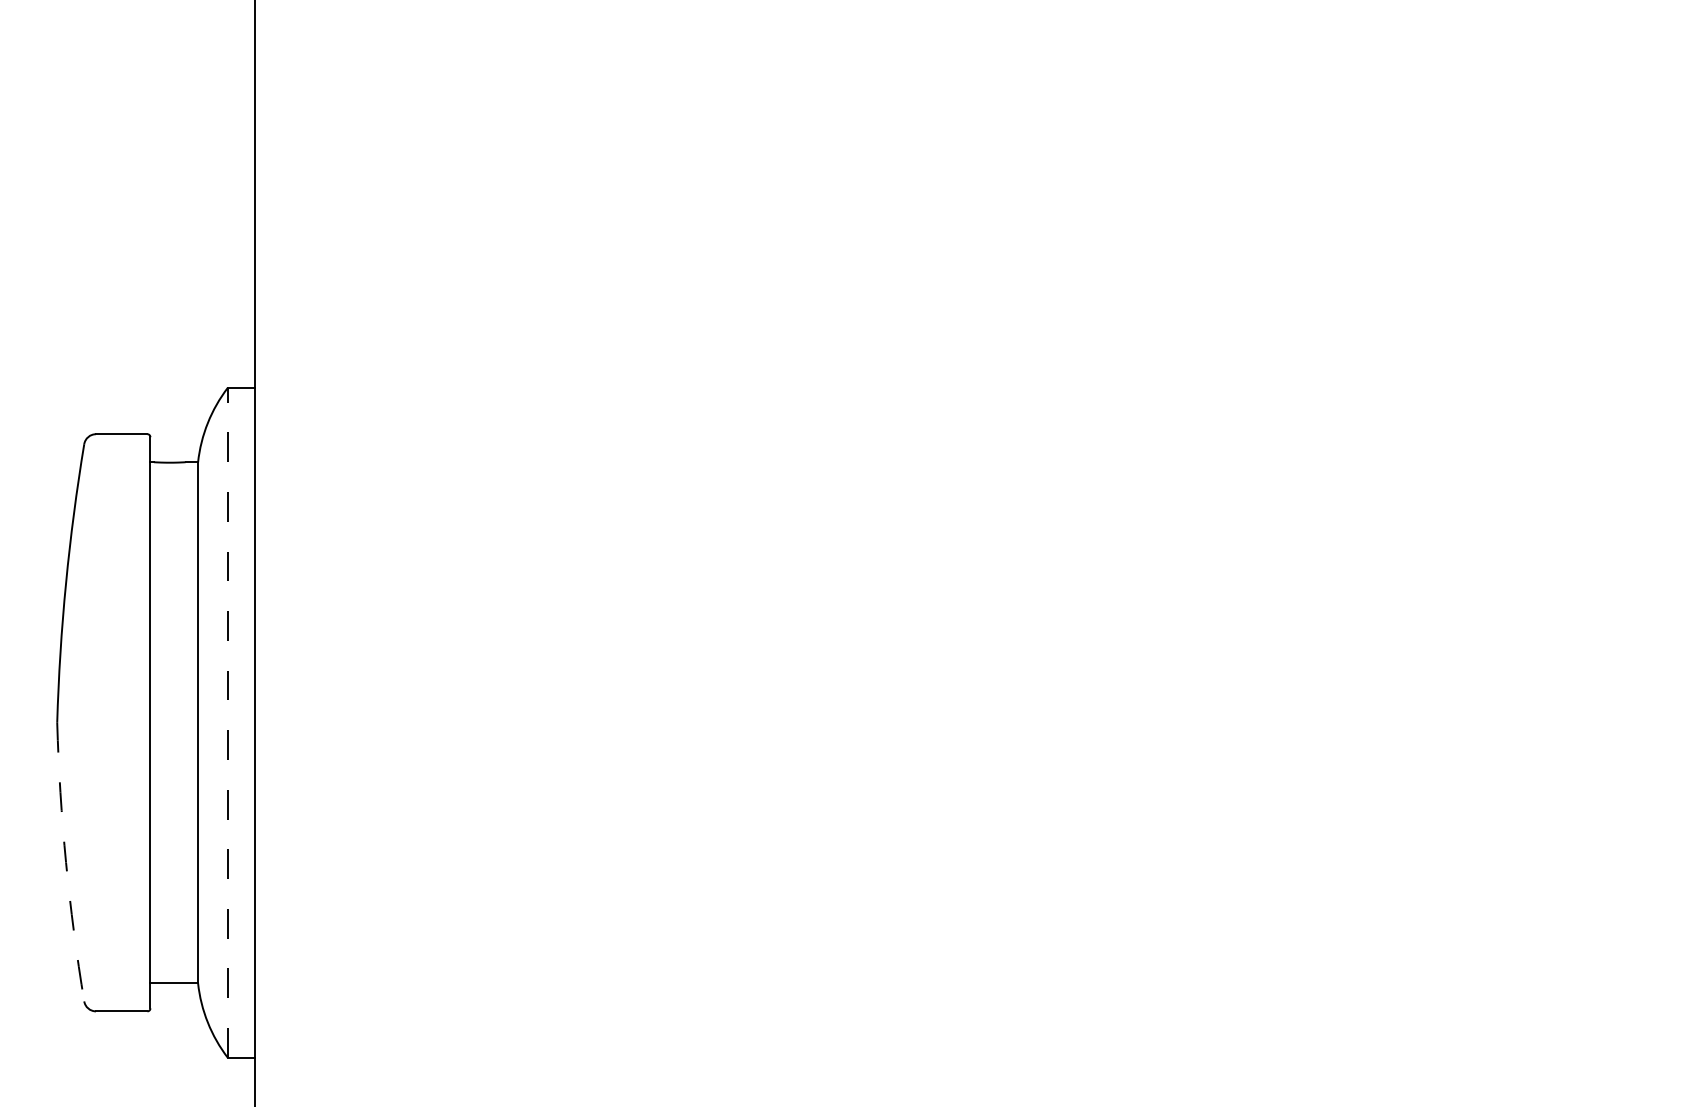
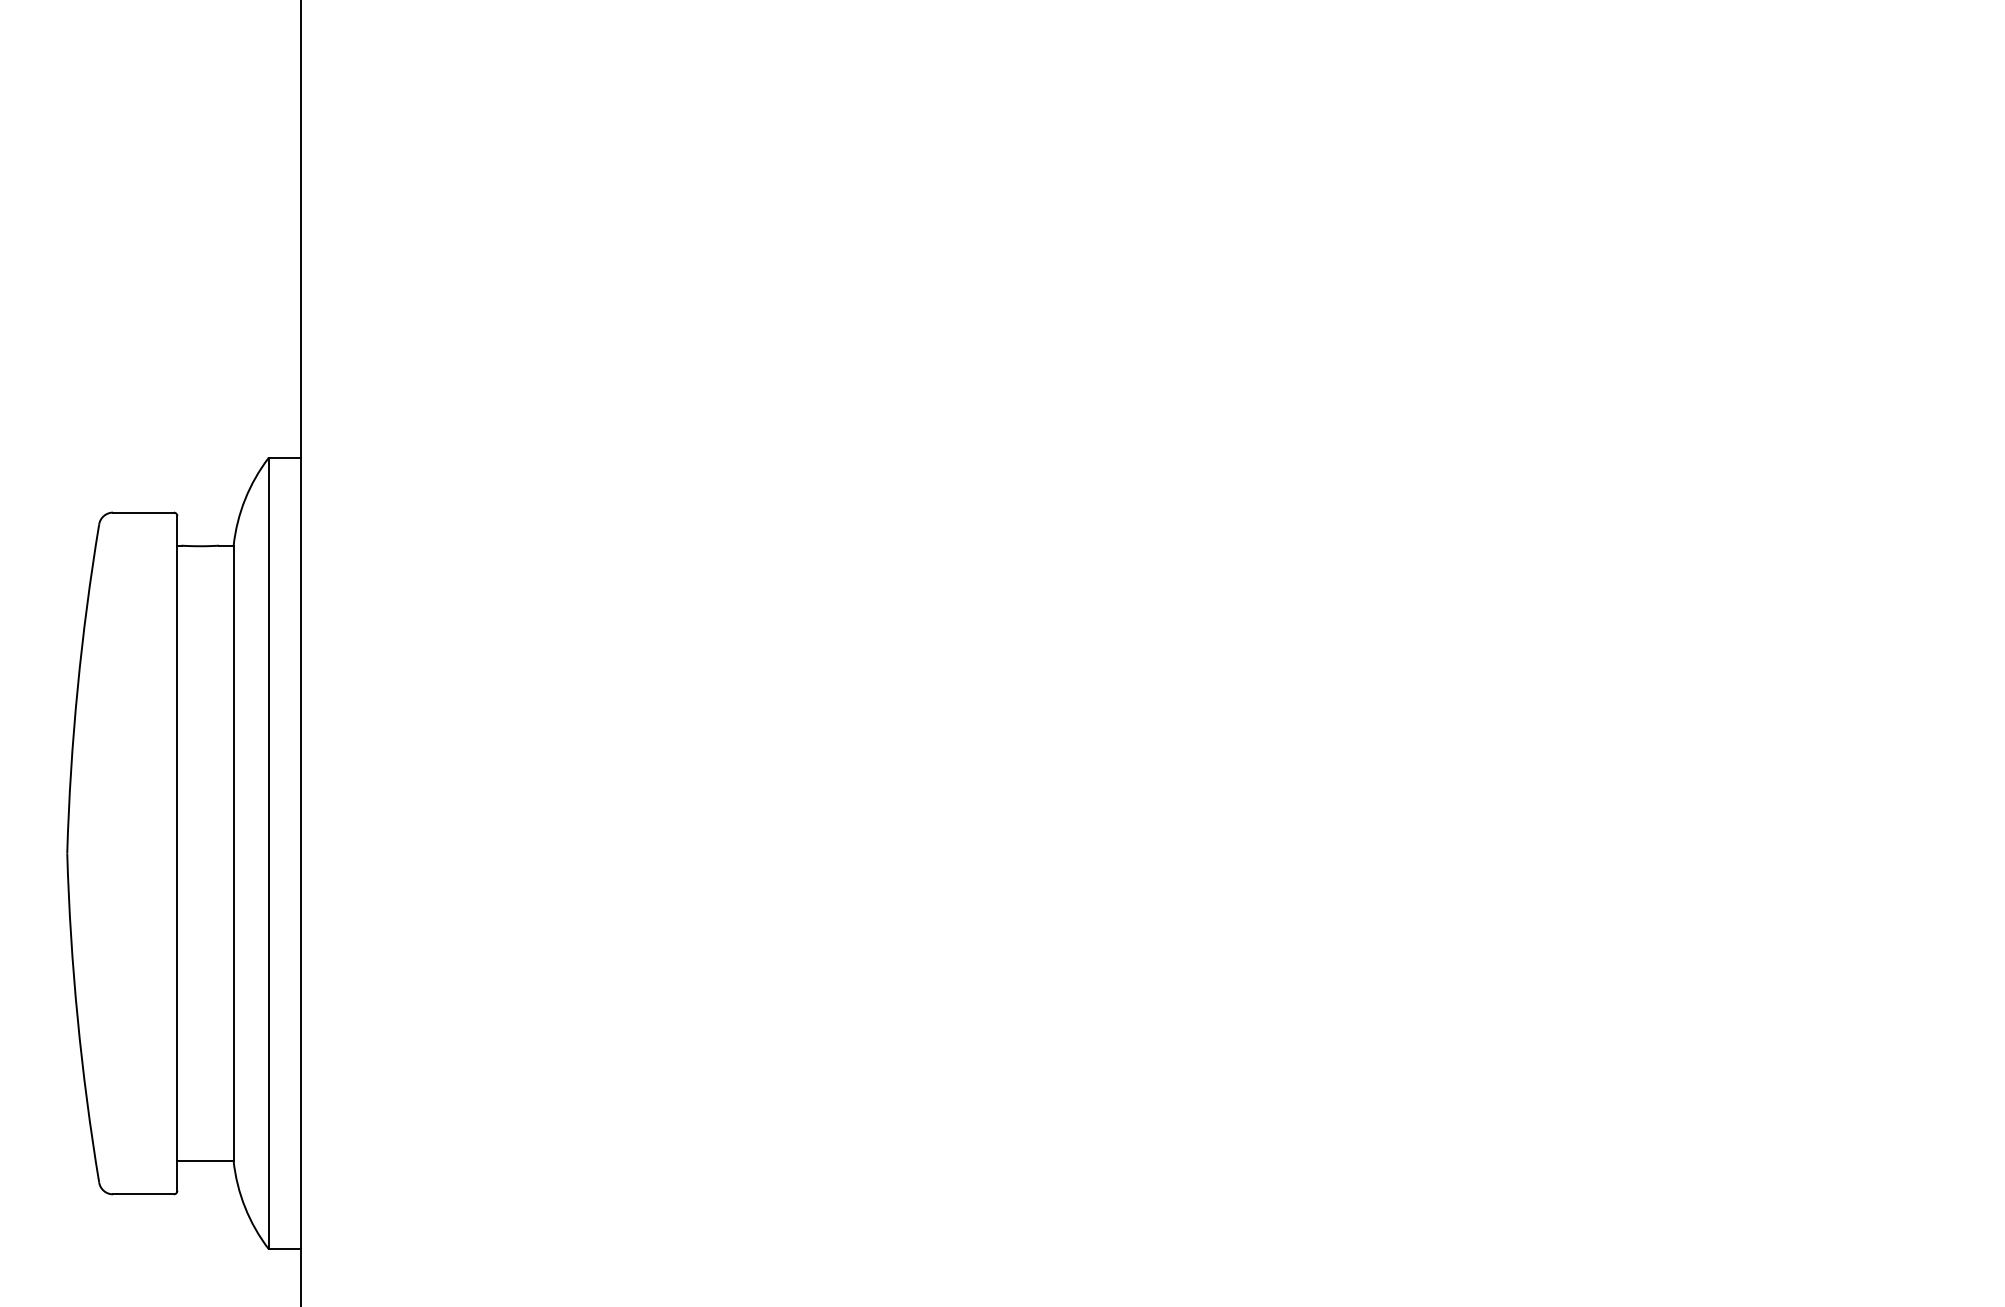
line: (227, 722) -> (268, 853), dashed -> solid
arc: (65, 862) -> (77, 1018), dashed -> solid

